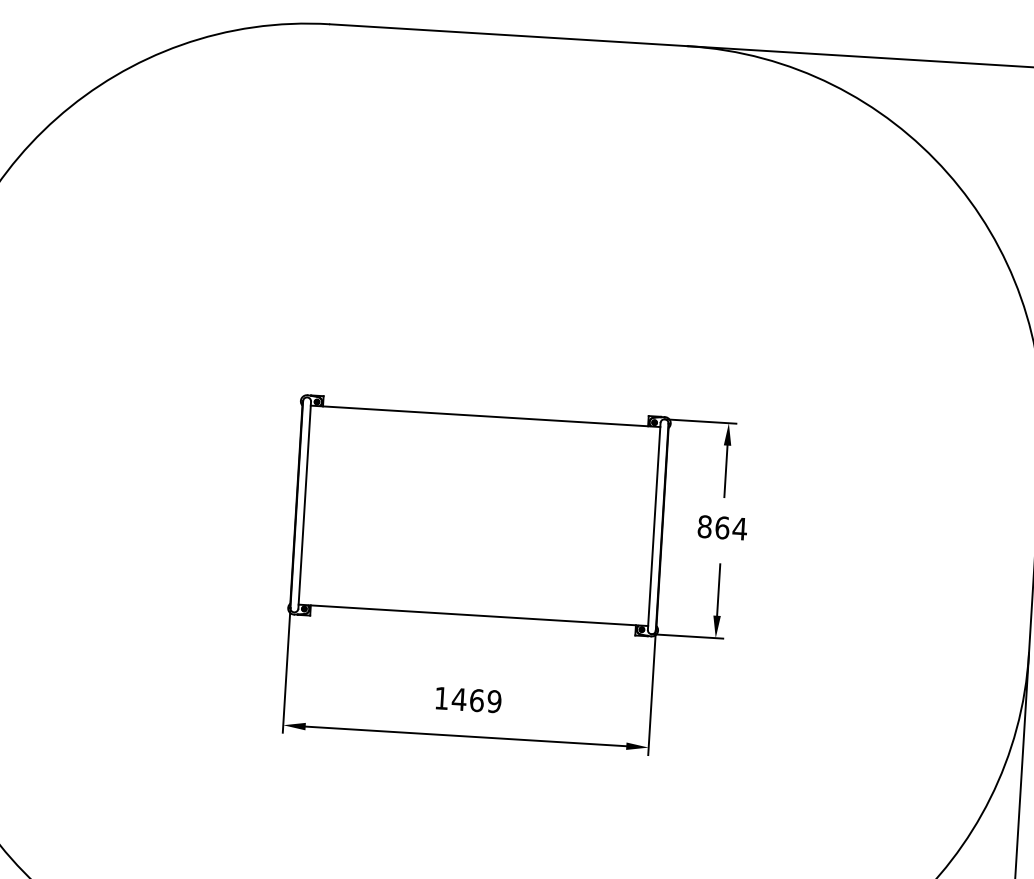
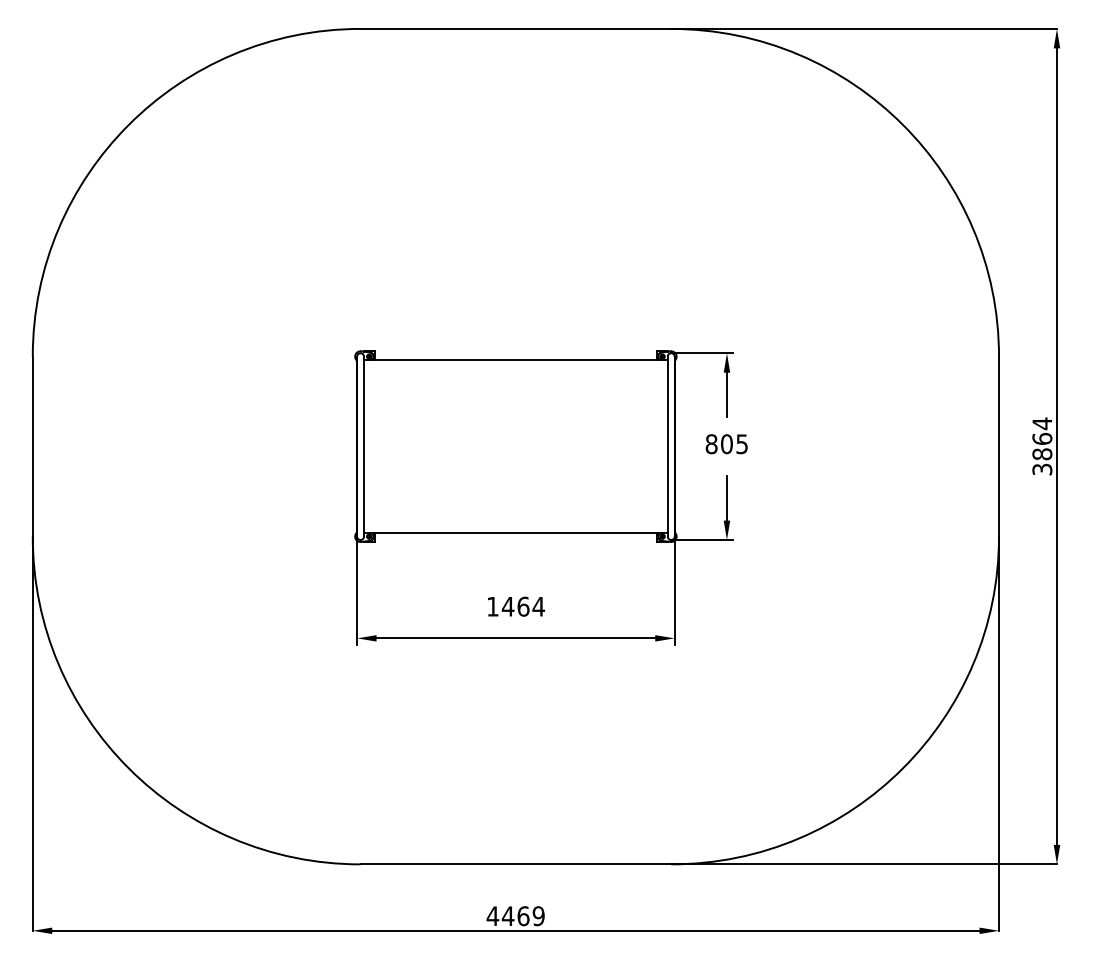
text: (731, 528) -> (734, 444), 864 -> 805
text: (494, 701) -> (538, 606), 1469 -> 1464

